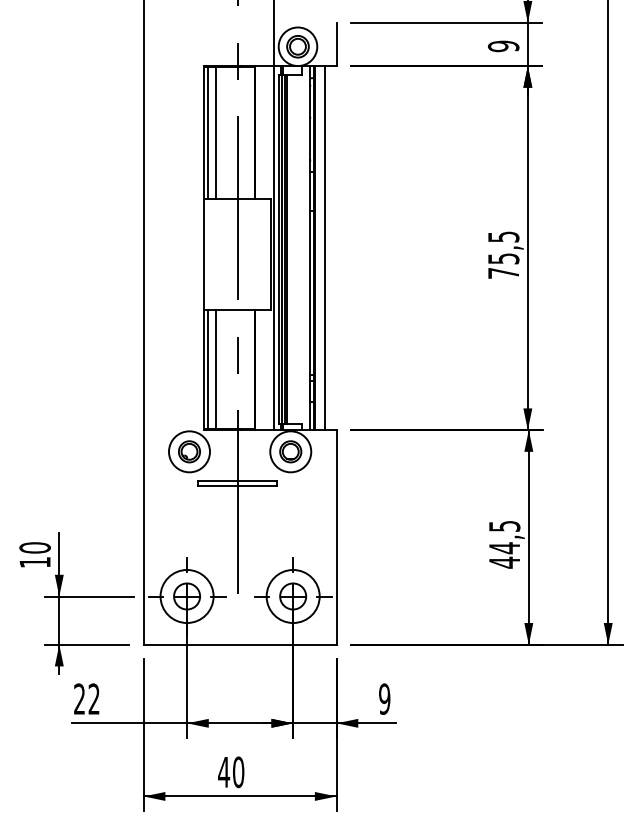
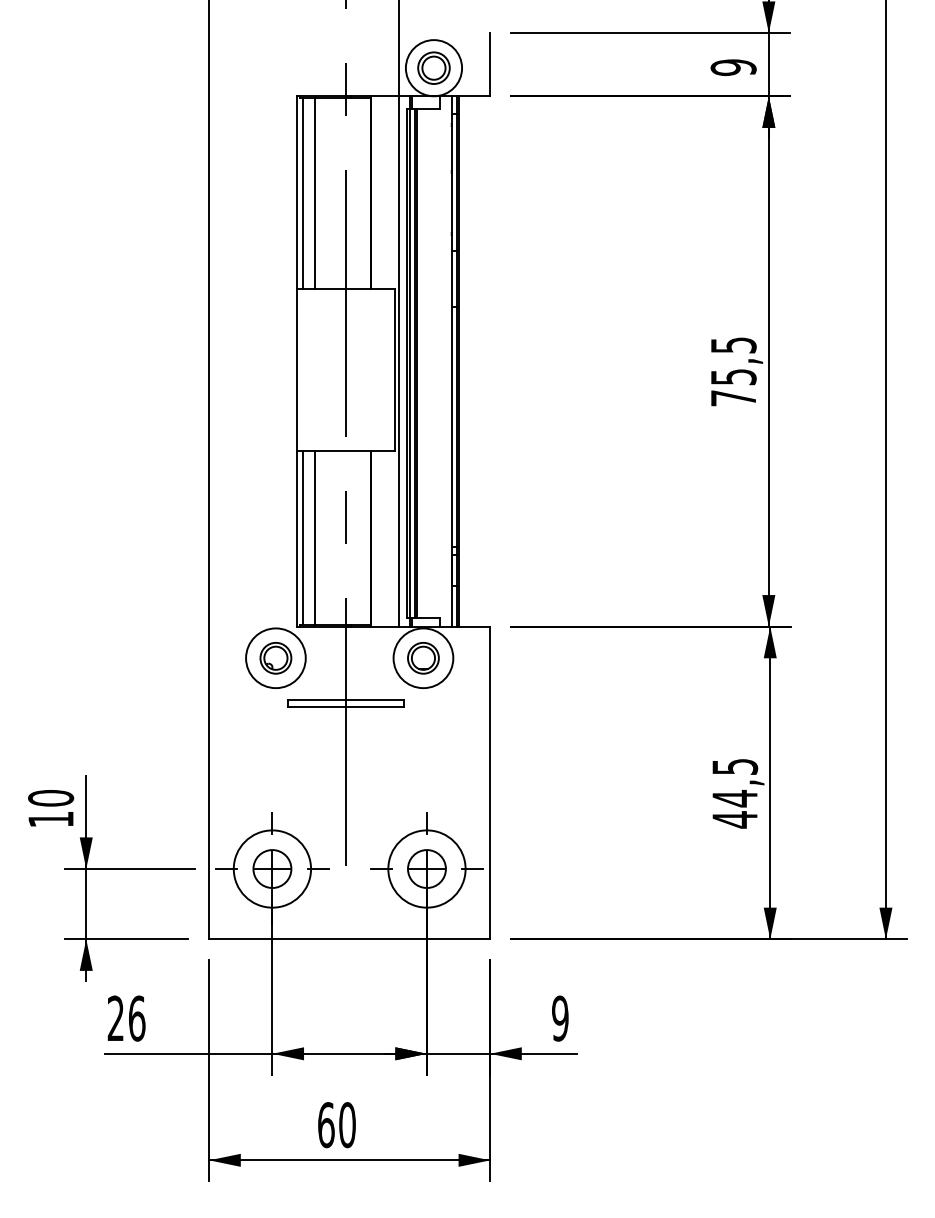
line: (324, 248) -> (472, 362), removed
text: (93, 698) -> (136, 1017), 22 -> 26
text: (224, 772) -> (326, 1125), 40 -> 60

